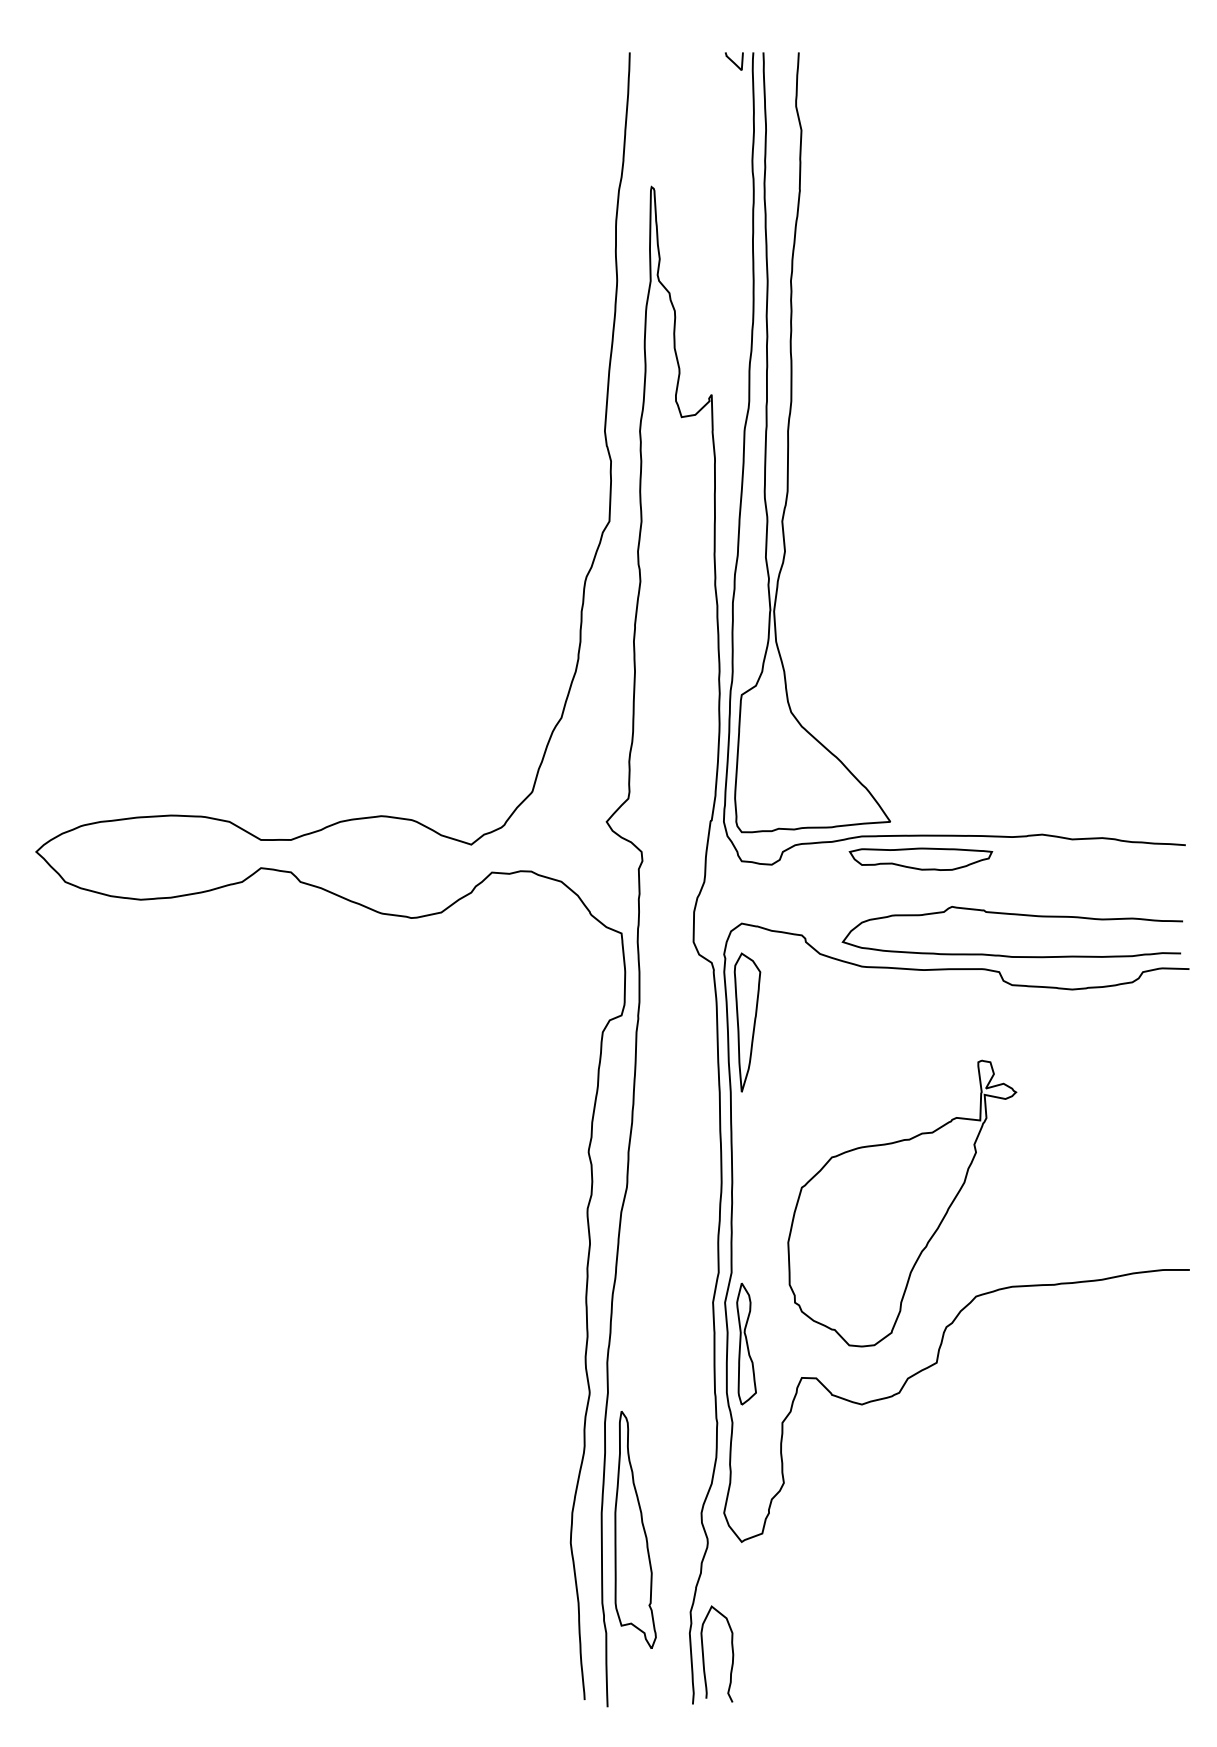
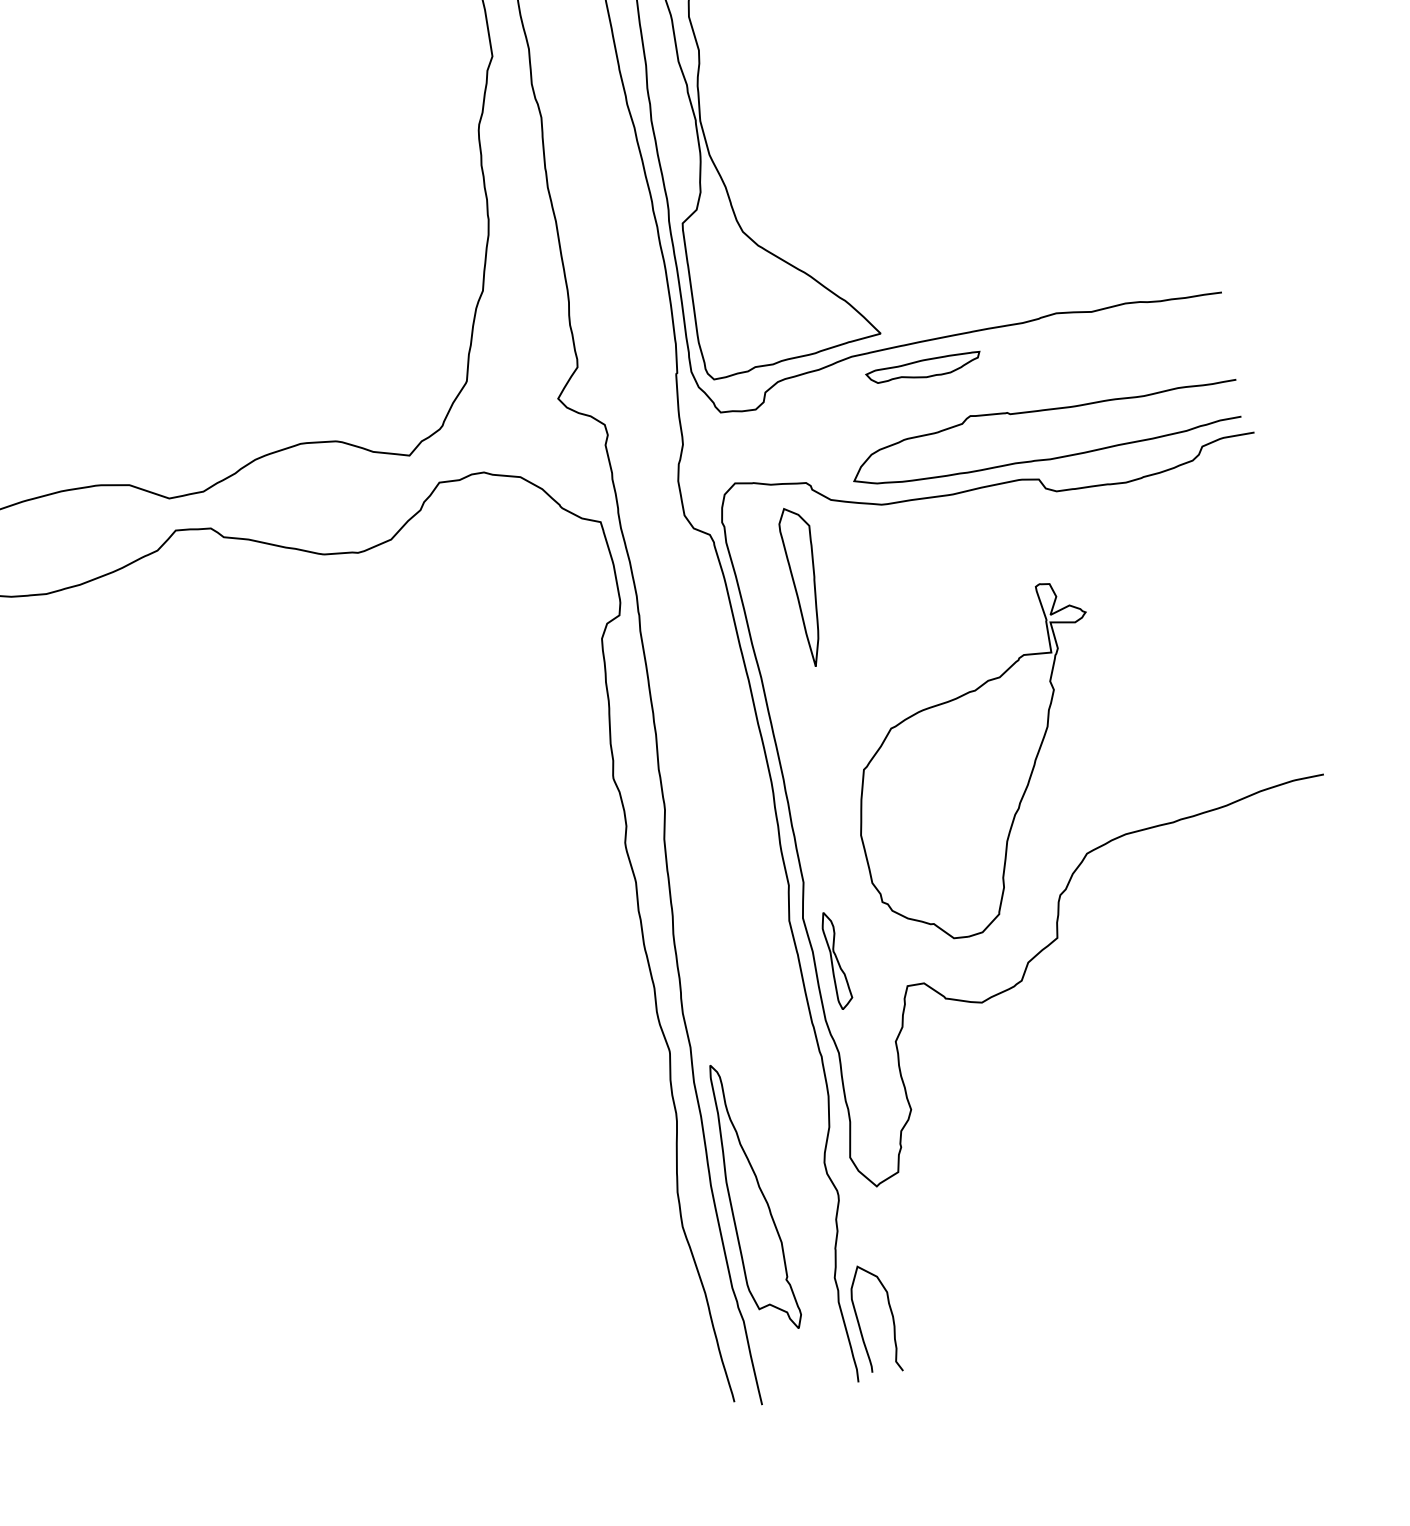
part: (920, 858) -> (923, 368), size x0.7
part: (747, 1022) -> (806, 586), moved
part: (746, 1343) -> (836, 959), size x0.7

